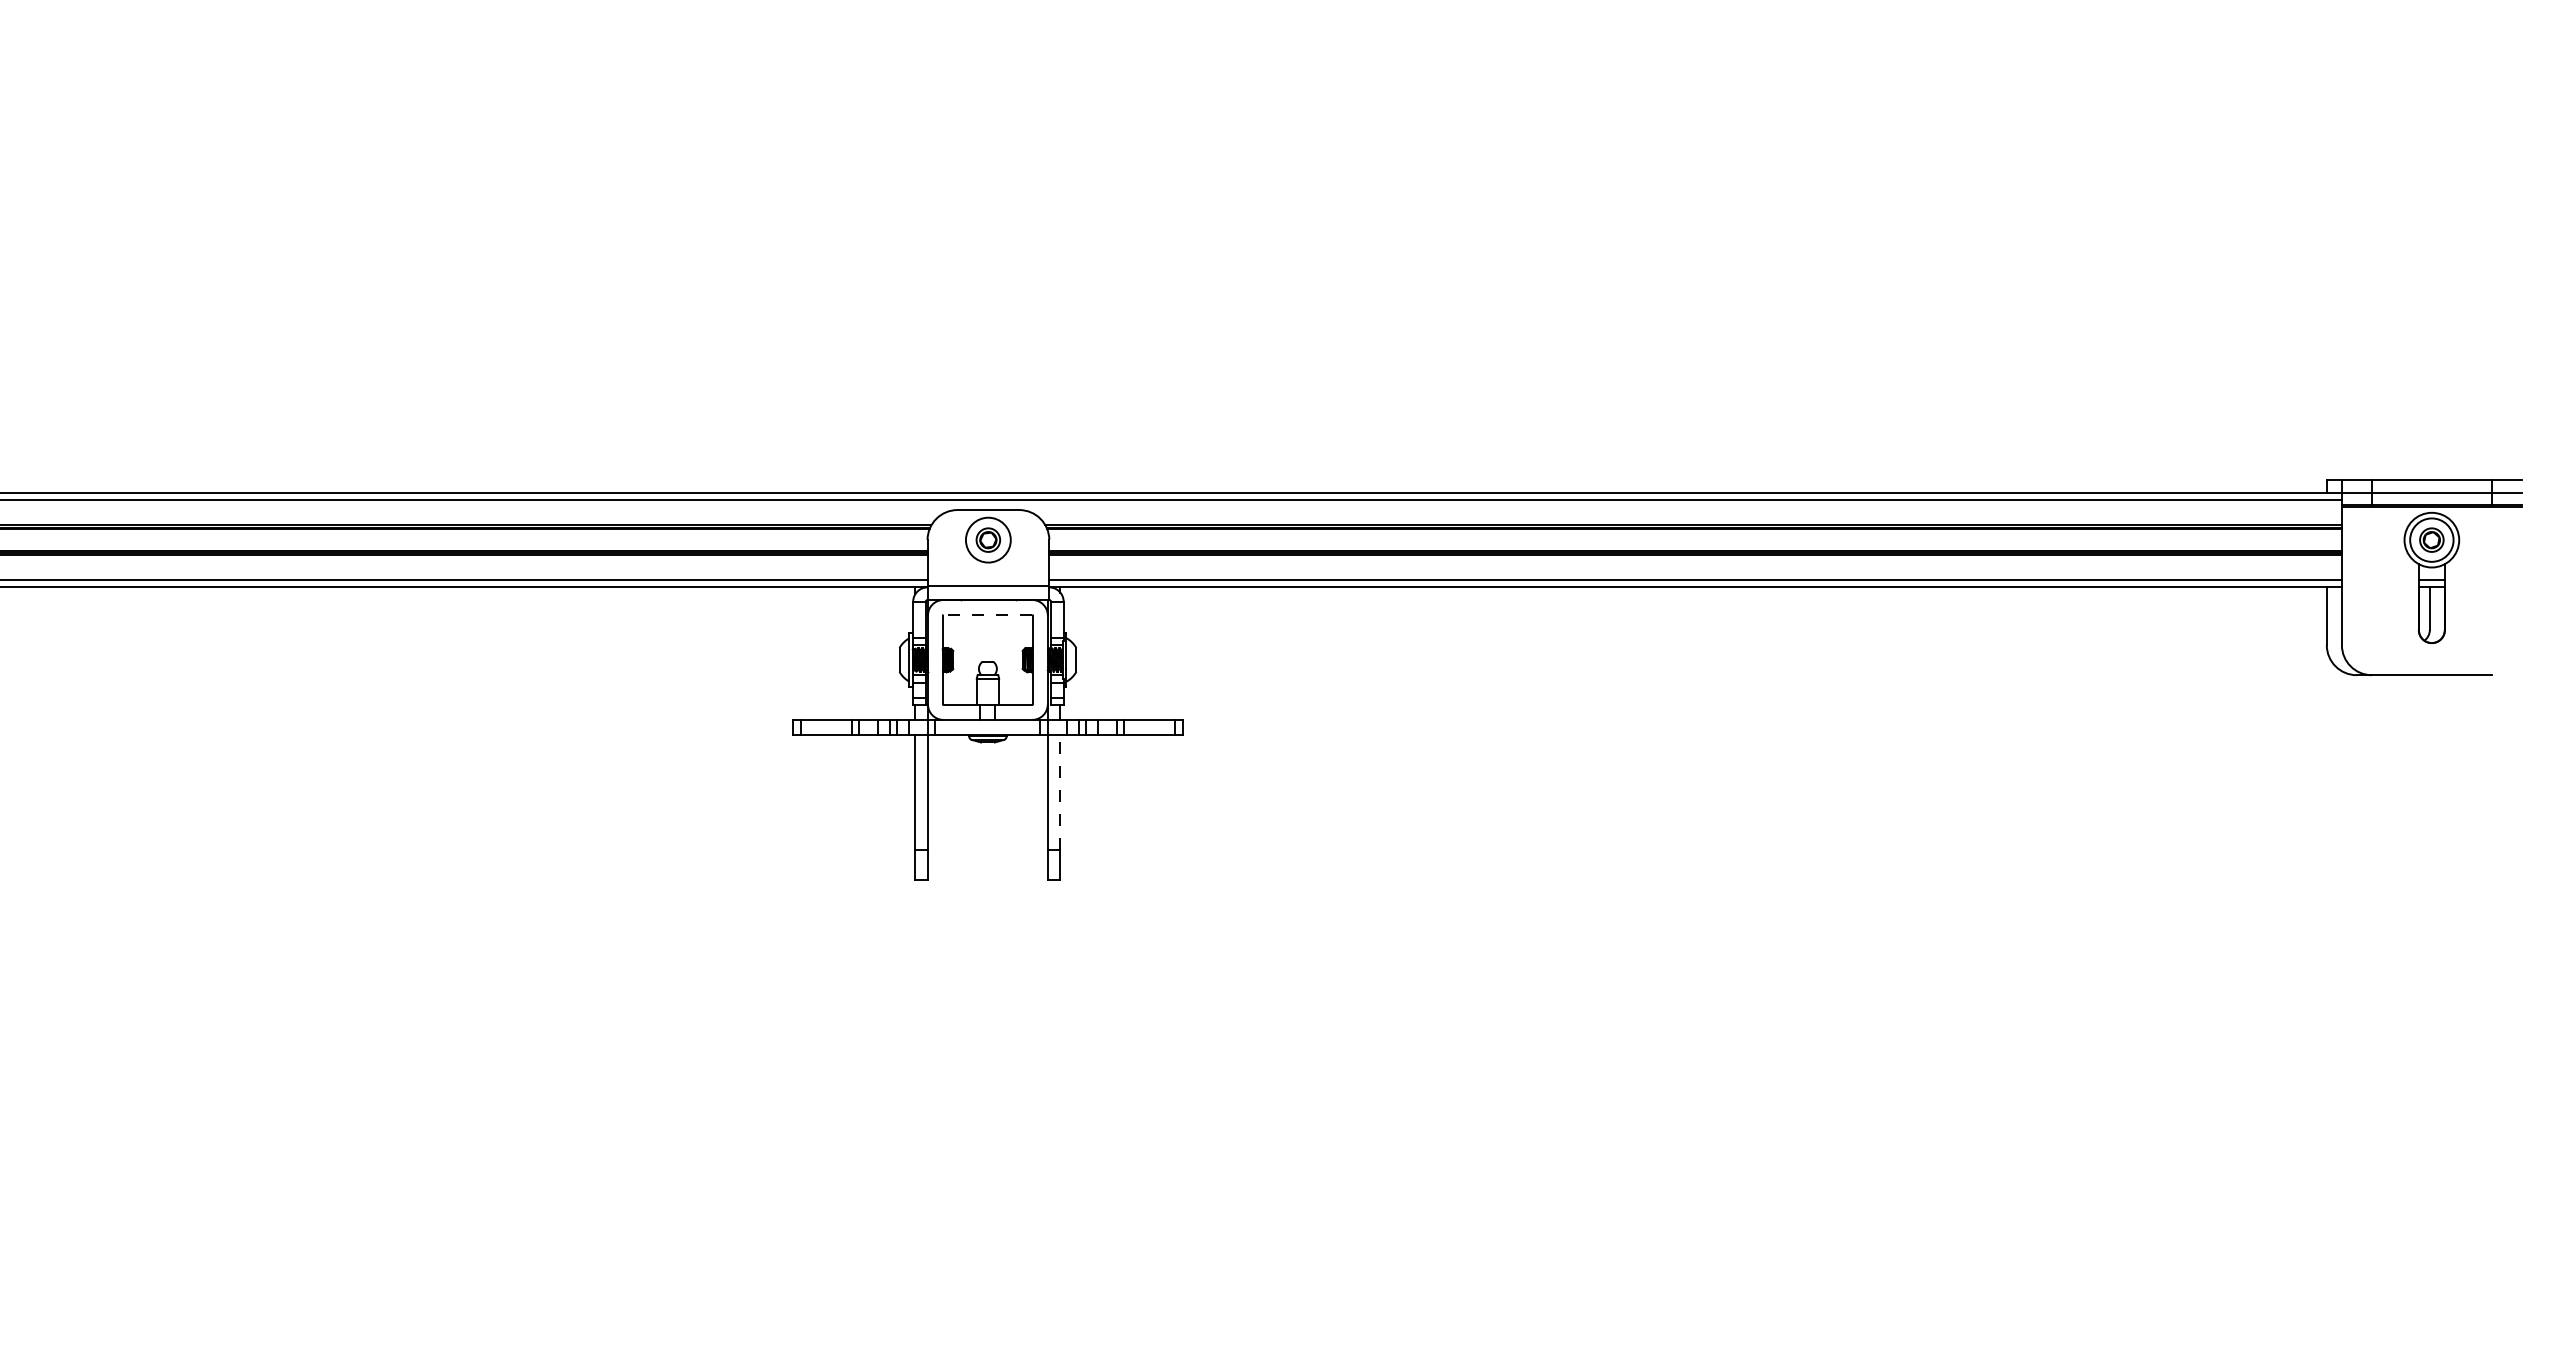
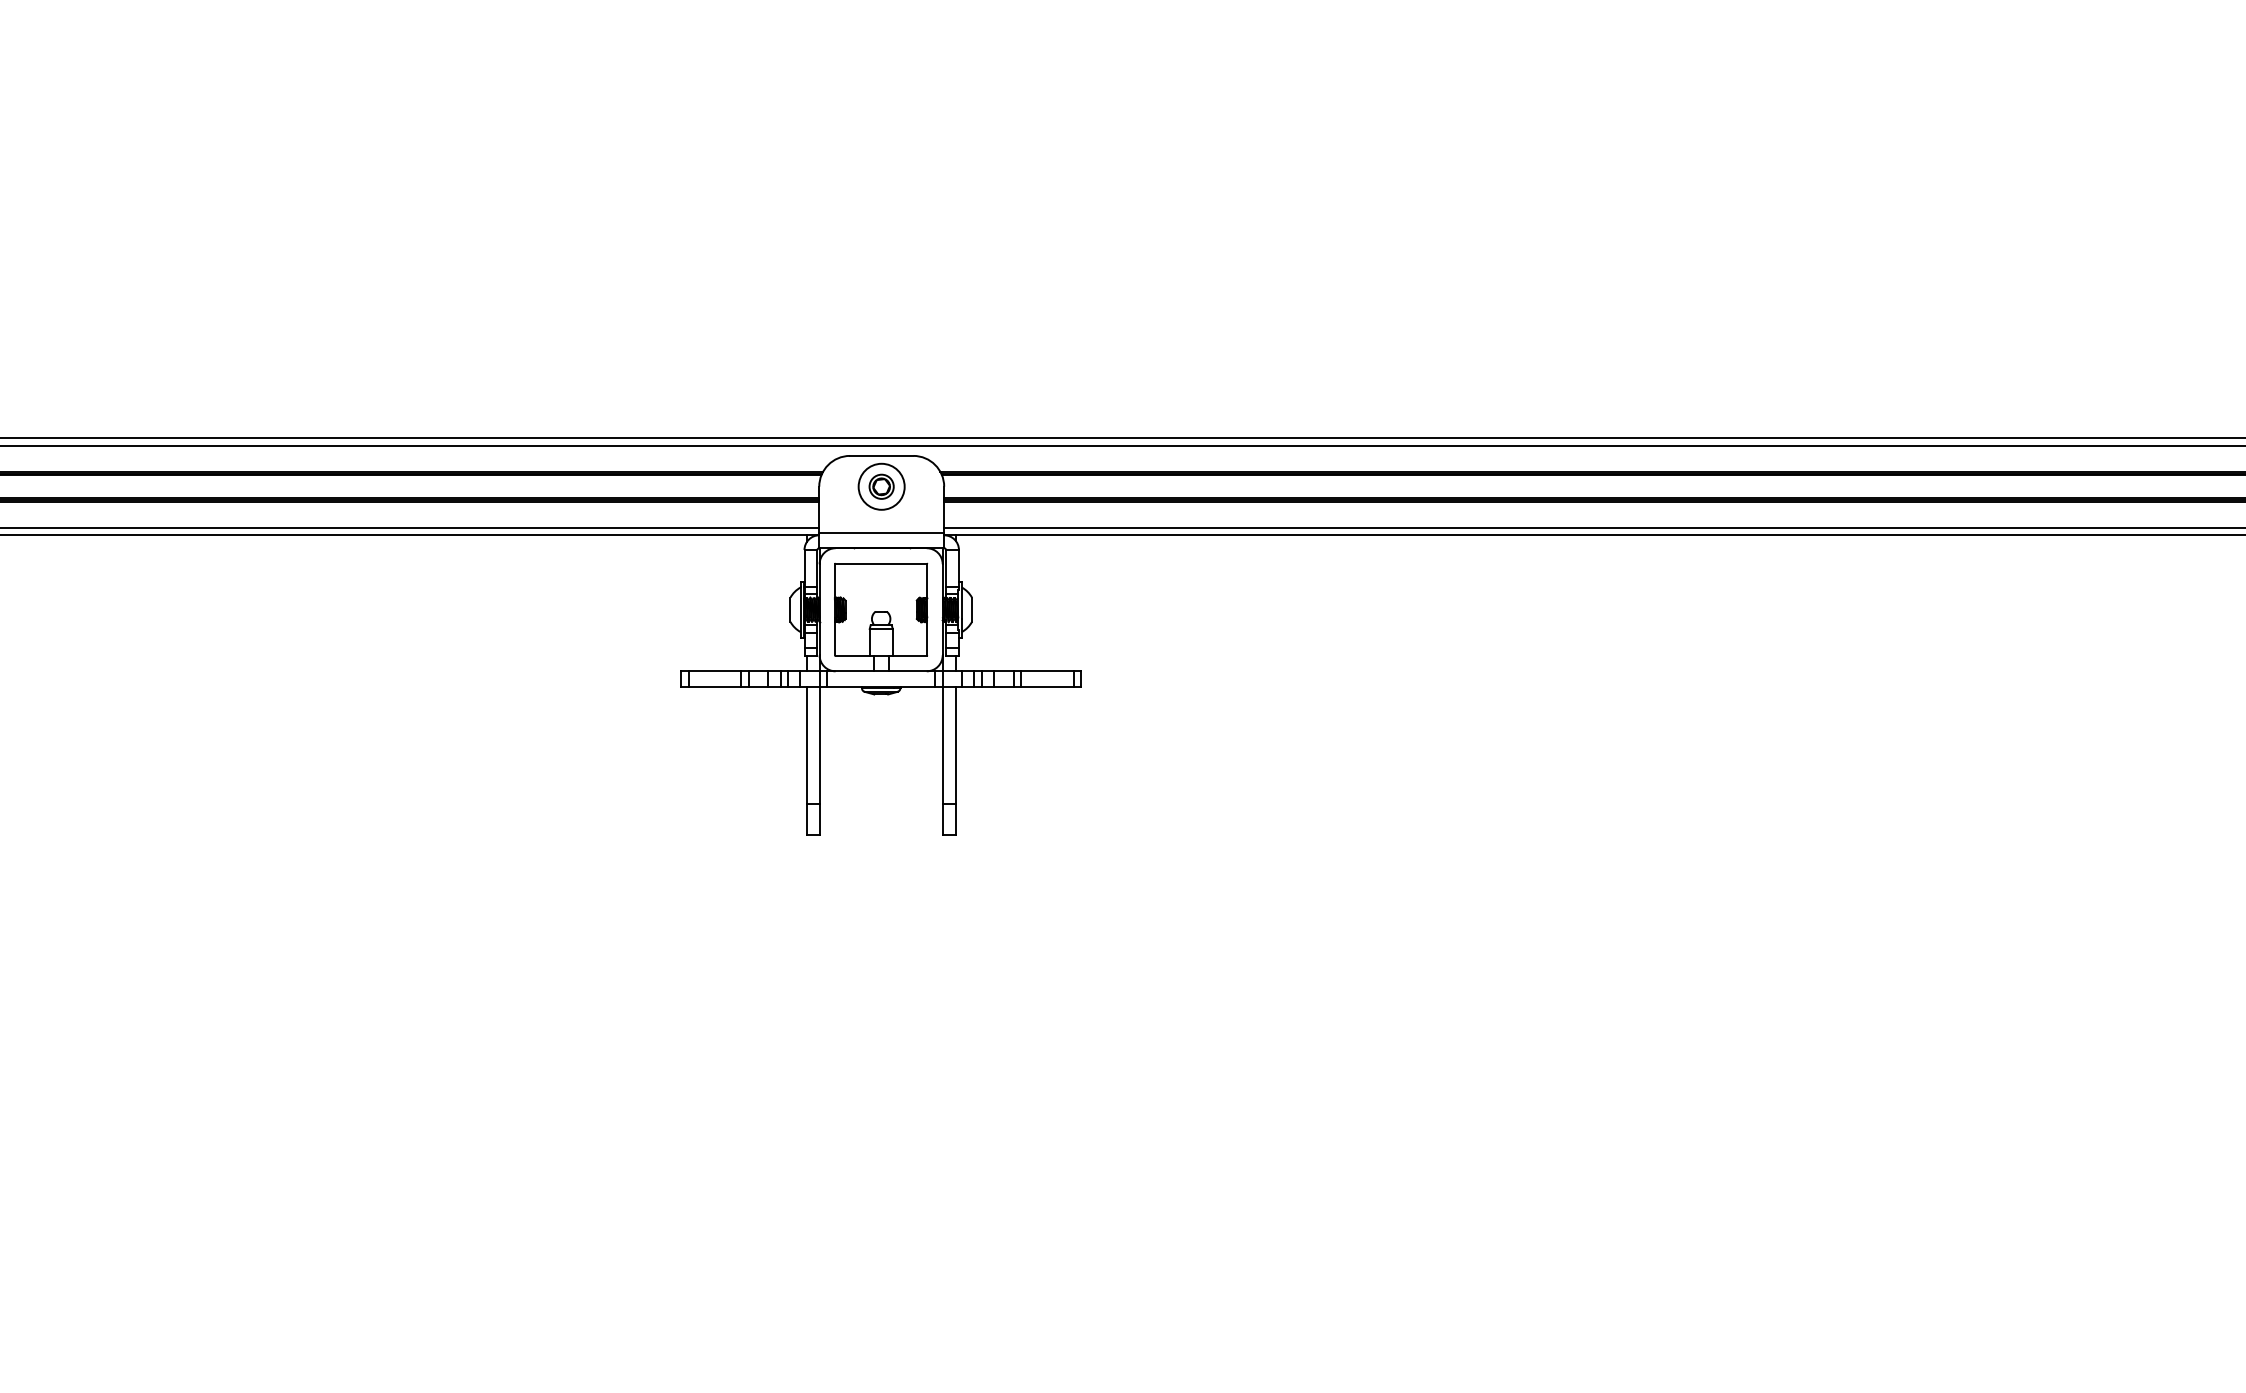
line: (987, 614) -> (880, 563), dashed -> solid
line: (1060, 791) -> (955, 744), dashed -> solid

